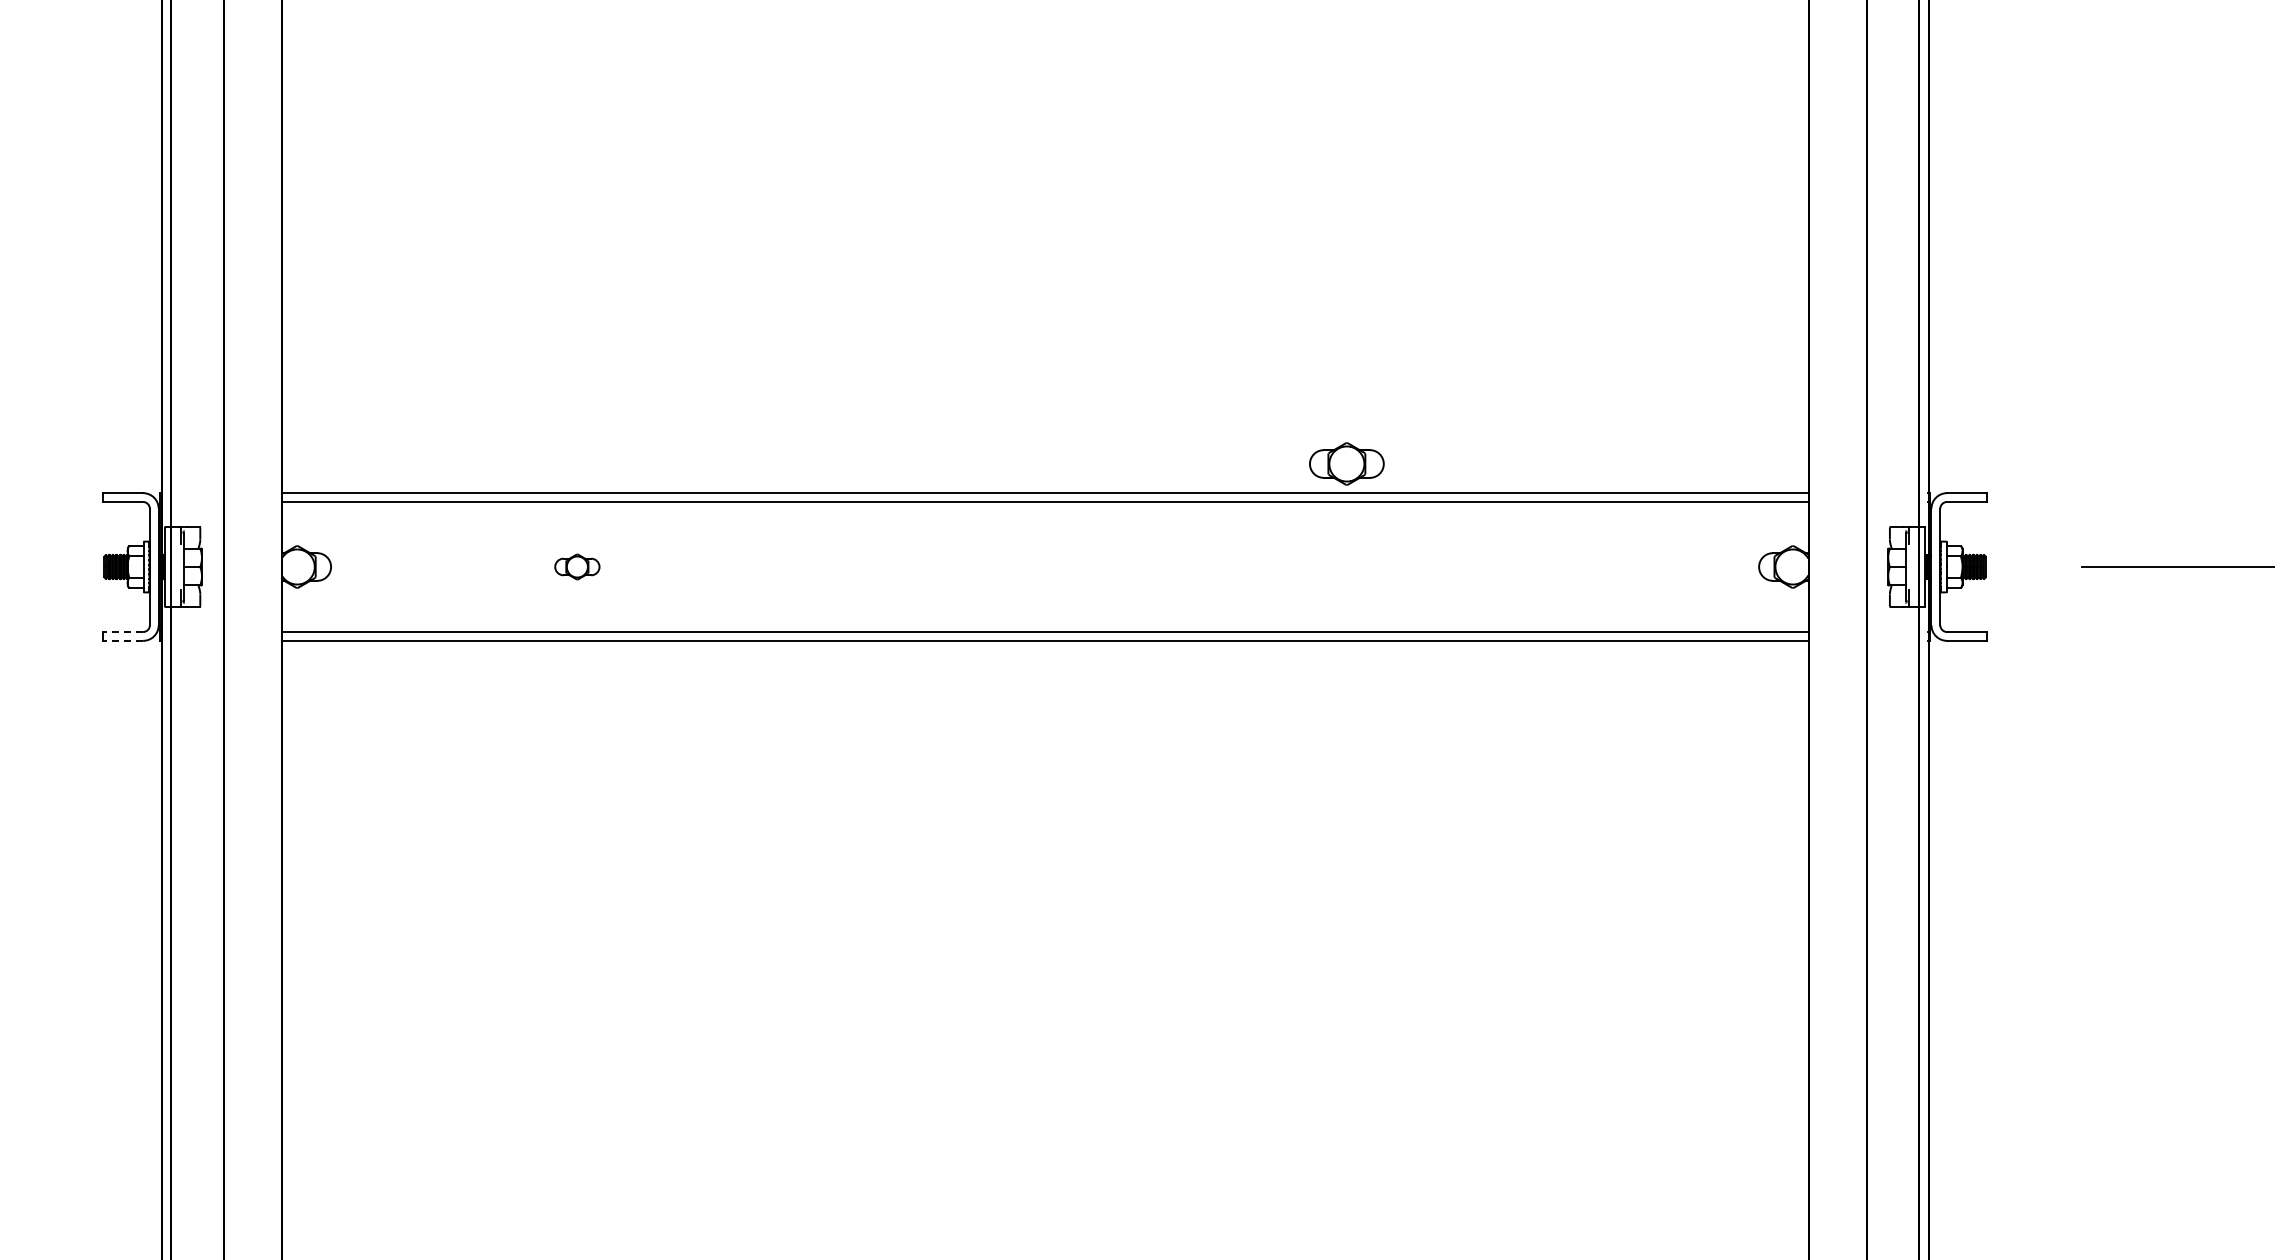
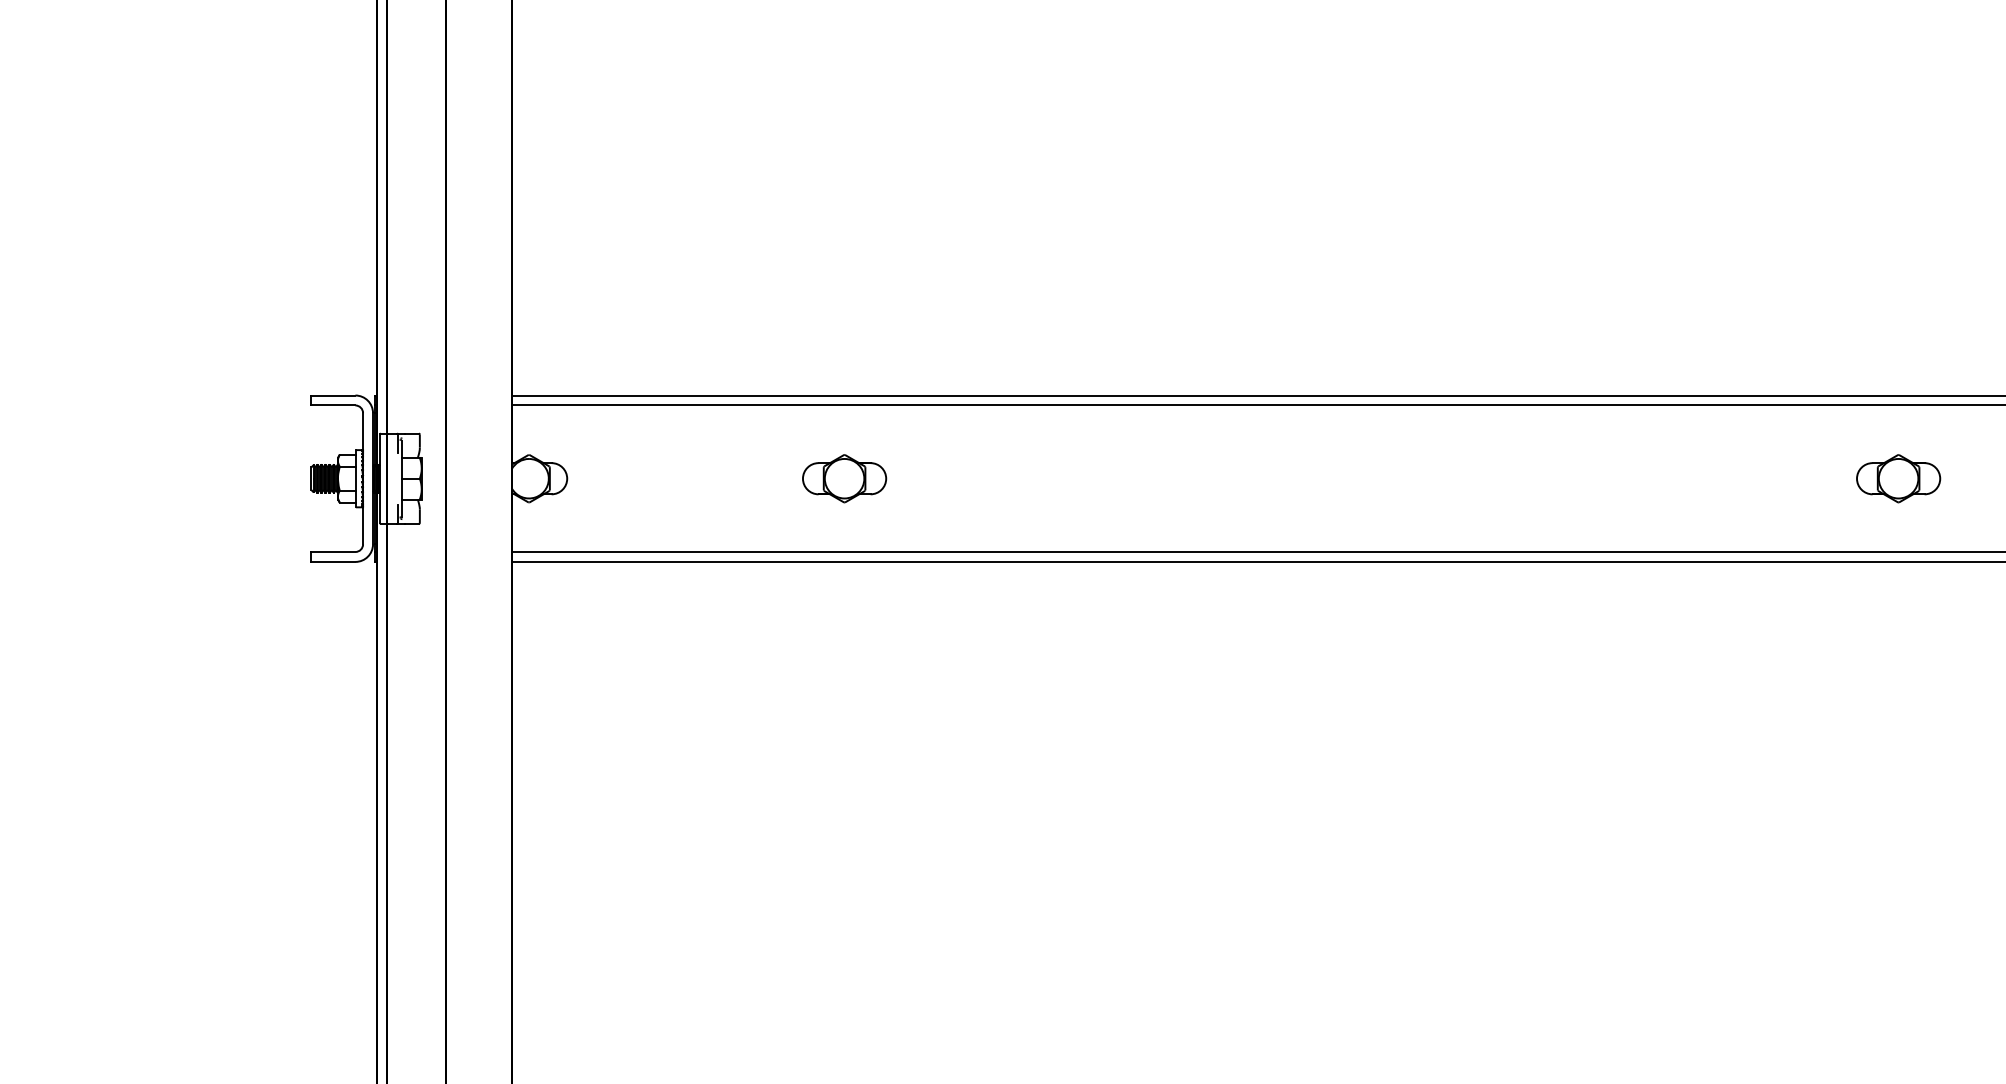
part: (1346, 463) -> (1898, 478), moved
part: (577, 566) -> (844, 478), size x1.67
line: (123, 632) -> (333, 552), dashed -> solid
line: (123, 640) -> (333, 561), dashed -> solid

